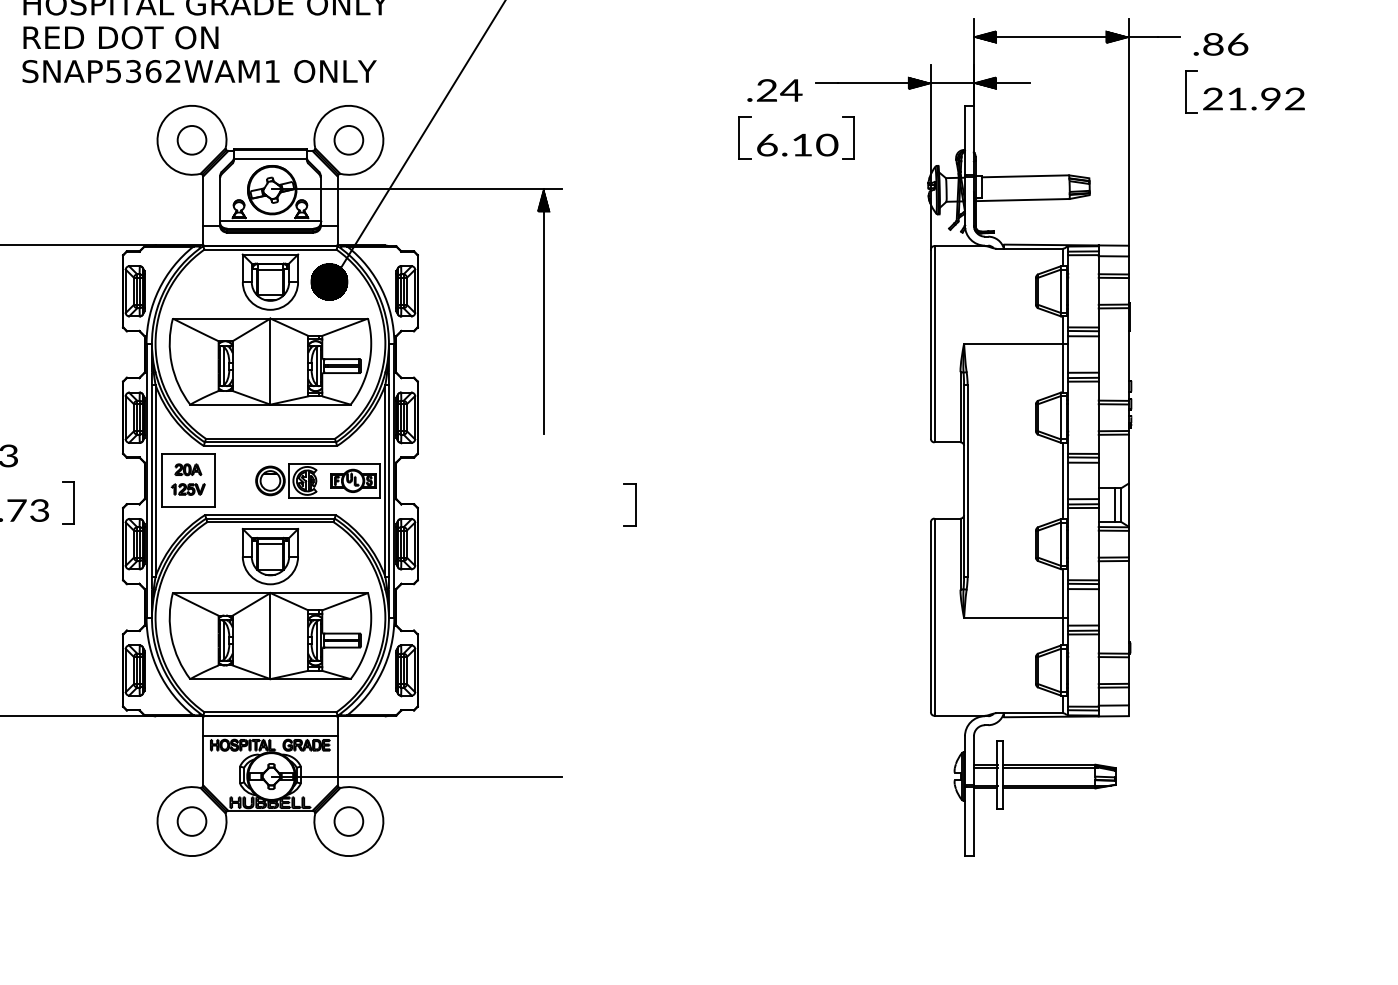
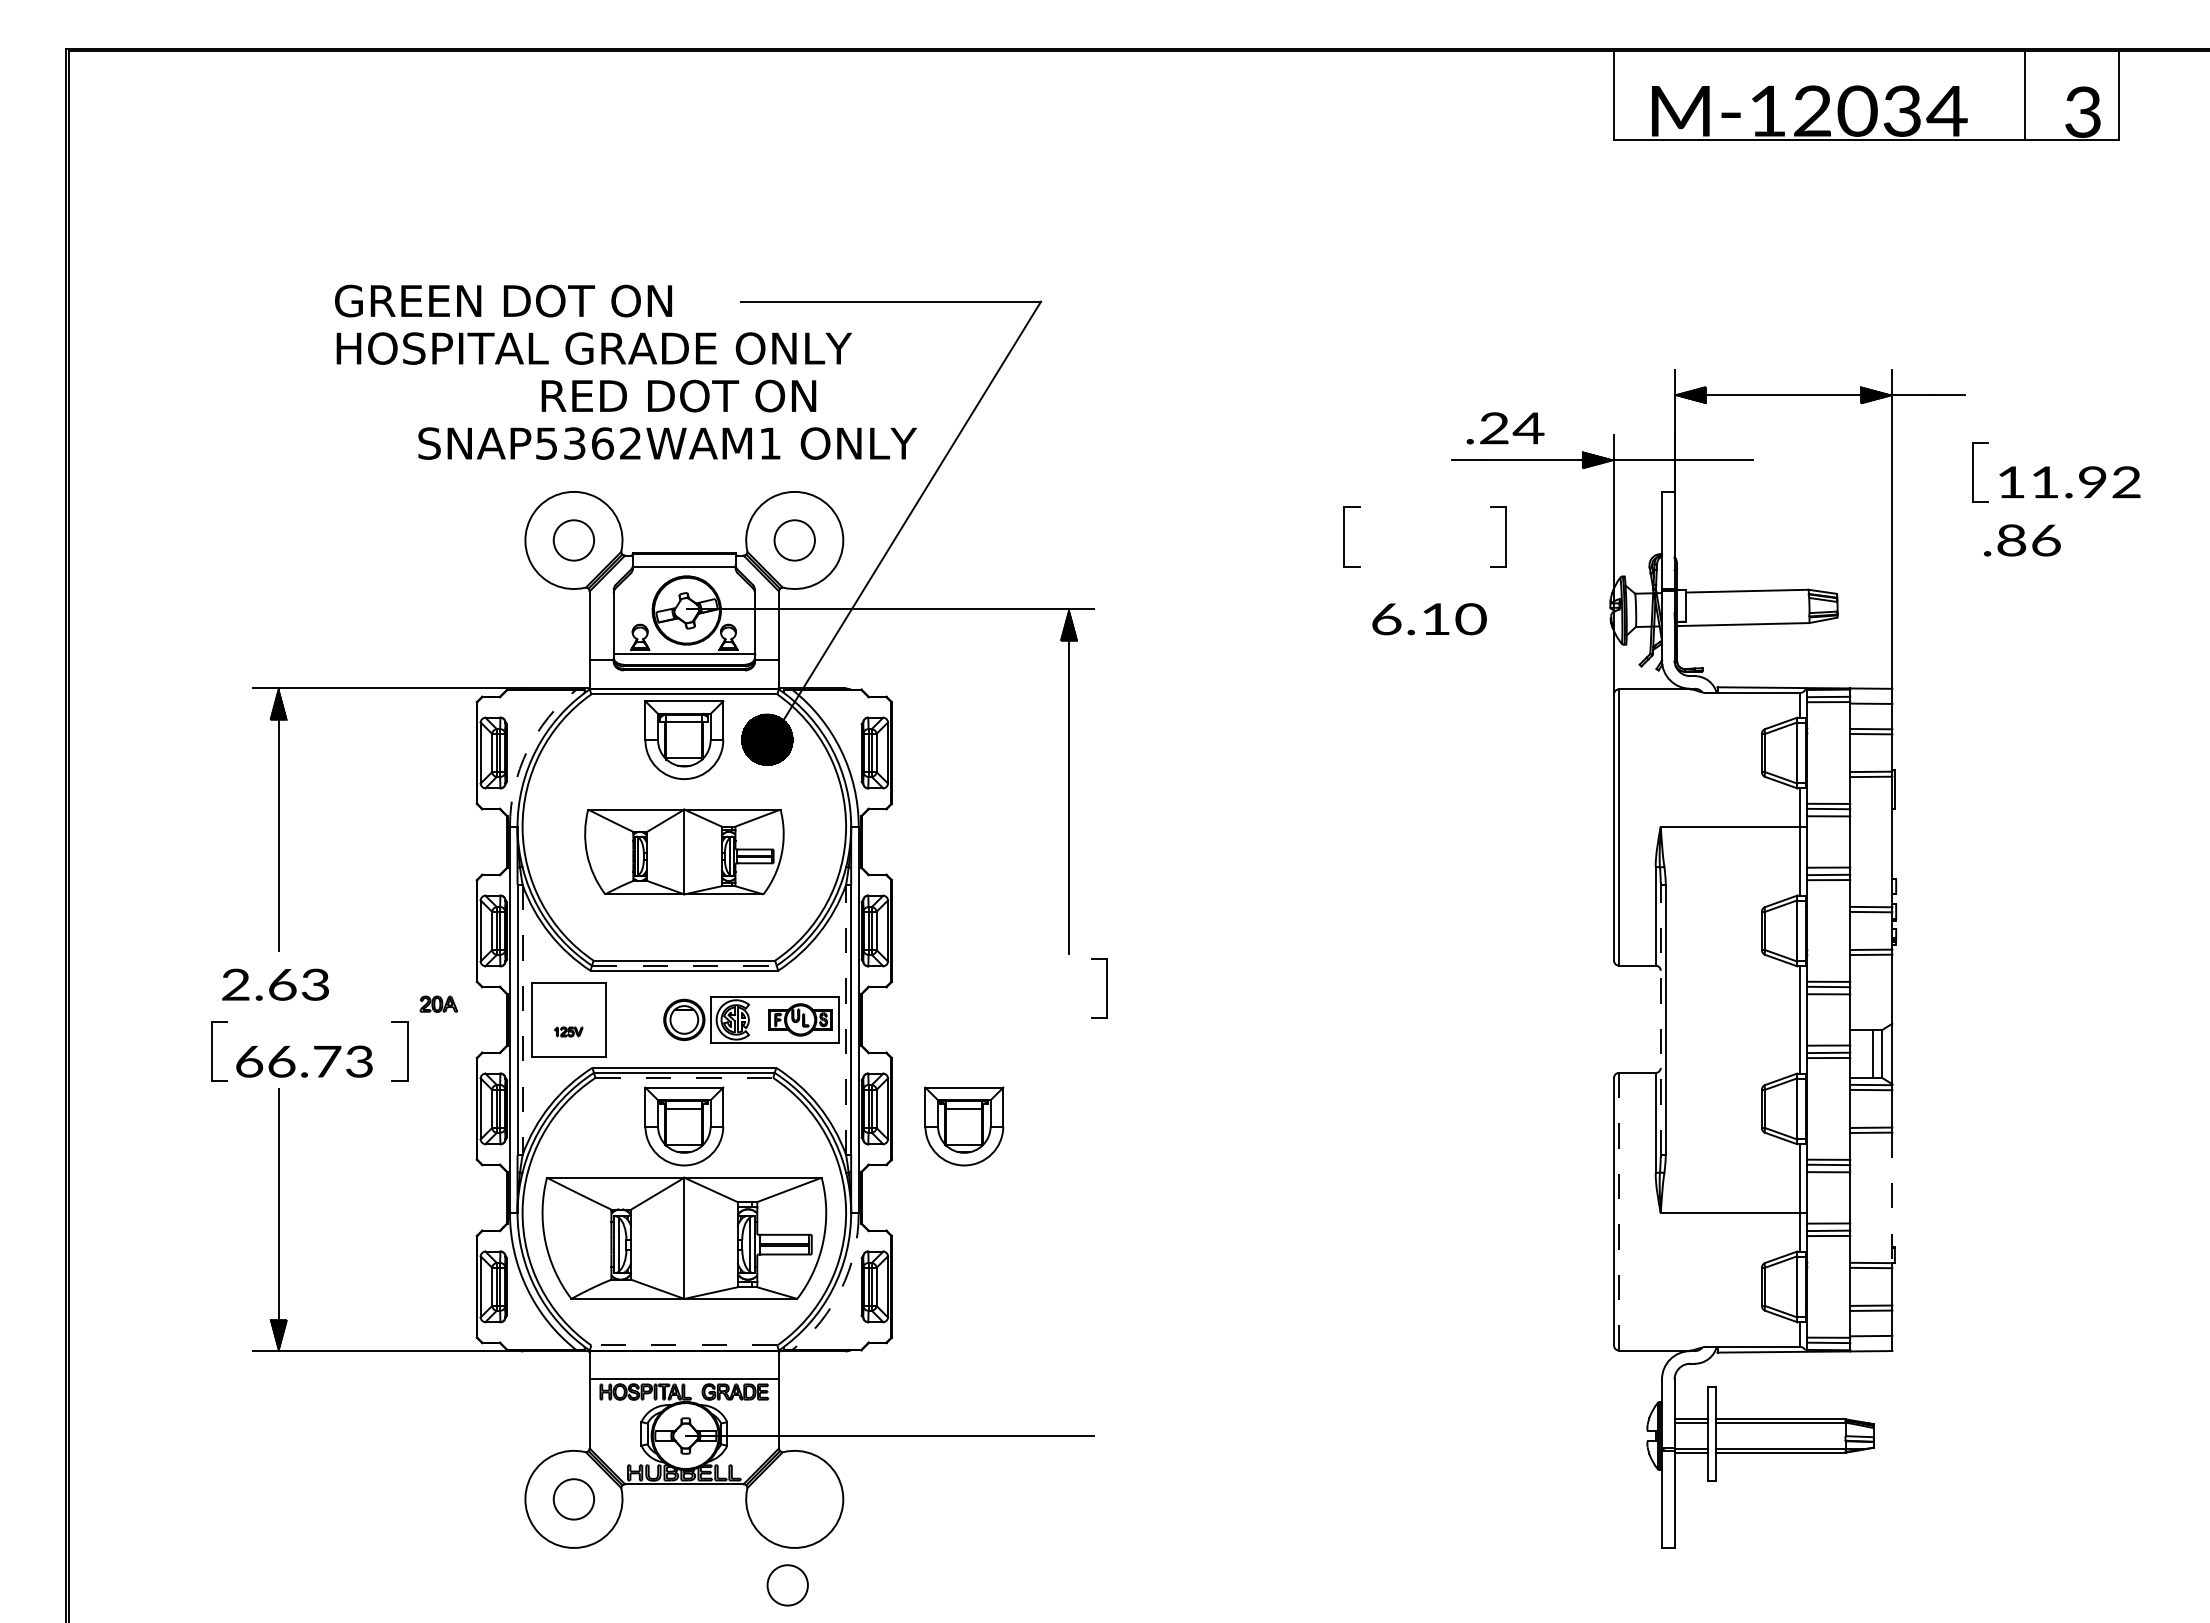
text: (120, 37) -> (678, 395), moved
text: (1221, 44) -> (2022, 540), moved
text: (199, 71) -> (667, 443), moved
hatch: (985, 82) -> (1690, 459), removed
text: (774, 90) -> (1505, 428), moved
text: (1212, 99) -> (2010, 482), 21.92 -> 11.92
text: (797, 145) -> (1429, 619), moved
arc: (159, 289) -> (527, 750), solid -> dashed
part: (270, 361) -> (684, 851), size x0.7
line: (270, 442) -> (684, 965), solid -> dashed
part: (188, 469) -> (438, 1003), moved
line: (385, 480) -> (846, 1019), solid -> dashed
line: (963, 480) -> (1660, 1019), solid -> dashed
line: (155, 481) -> (522, 1020), solid -> dashed
part: (188, 489) -> (568, 1031), size x0.6
part: (635, 505) -> (1106, 988), moved
line: (270, 521) -> (684, 1077), solid -> dashed
part: (469, 556) -> (964, 1126), added
line: (1128, 607) -> (1892, 1198), solid -> dashed
line: (934, 617) -> (1619, 1211), solid -> dashed
arc: (382, 672) -> (841, 1289), solid -> dashed
line: (270, 712) -> (684, 1345), solid -> dashed
circle: (348, 821) -> (787, 1585), moved

